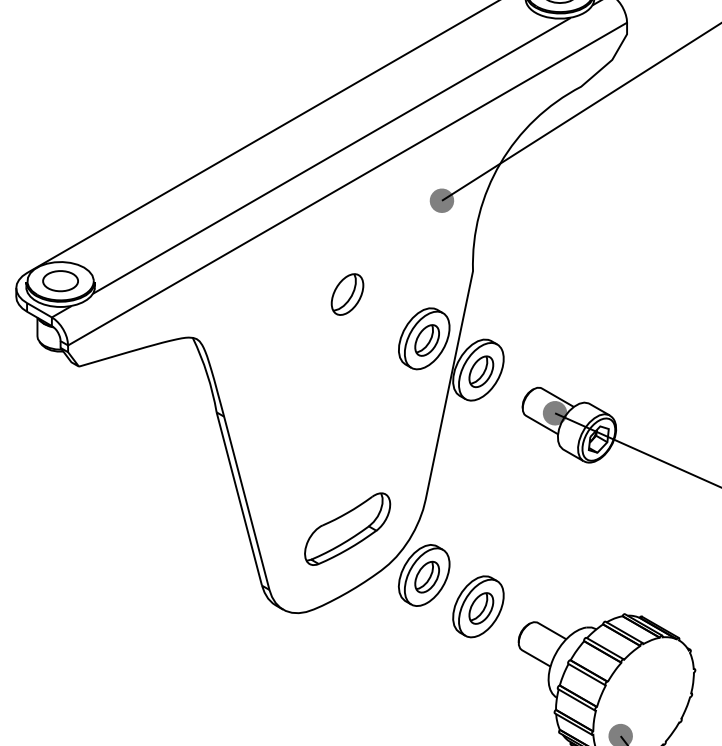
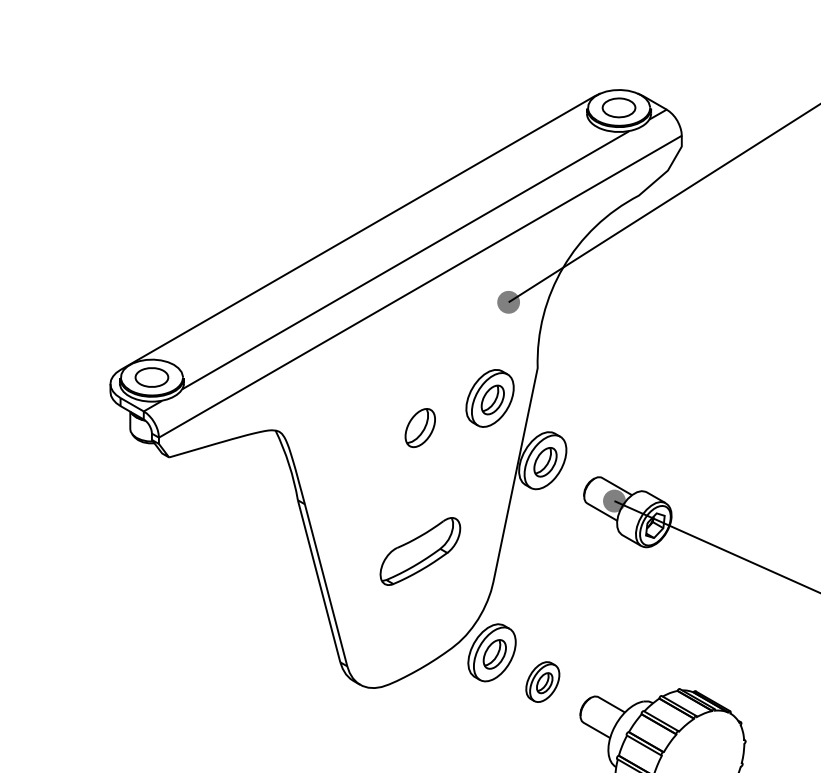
part: (346, 295) -> (419, 428), moved
part: (423, 338) -> (489, 398), moved
part: (347, 529) -> (420, 551), moved
part: (478, 606) -> (542, 681), size x0.7

